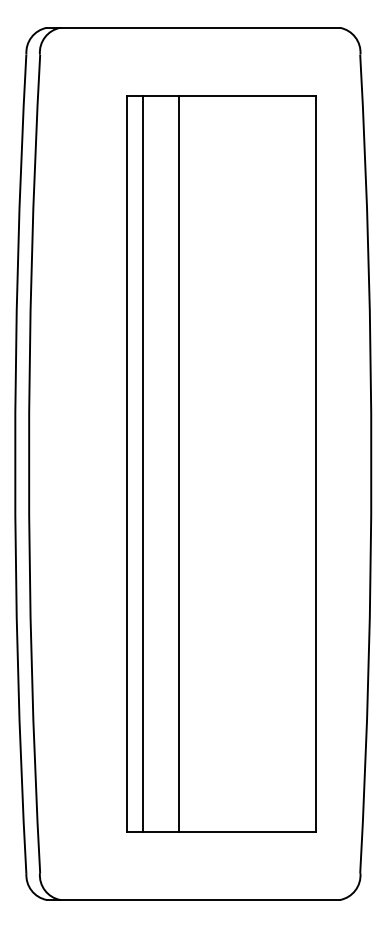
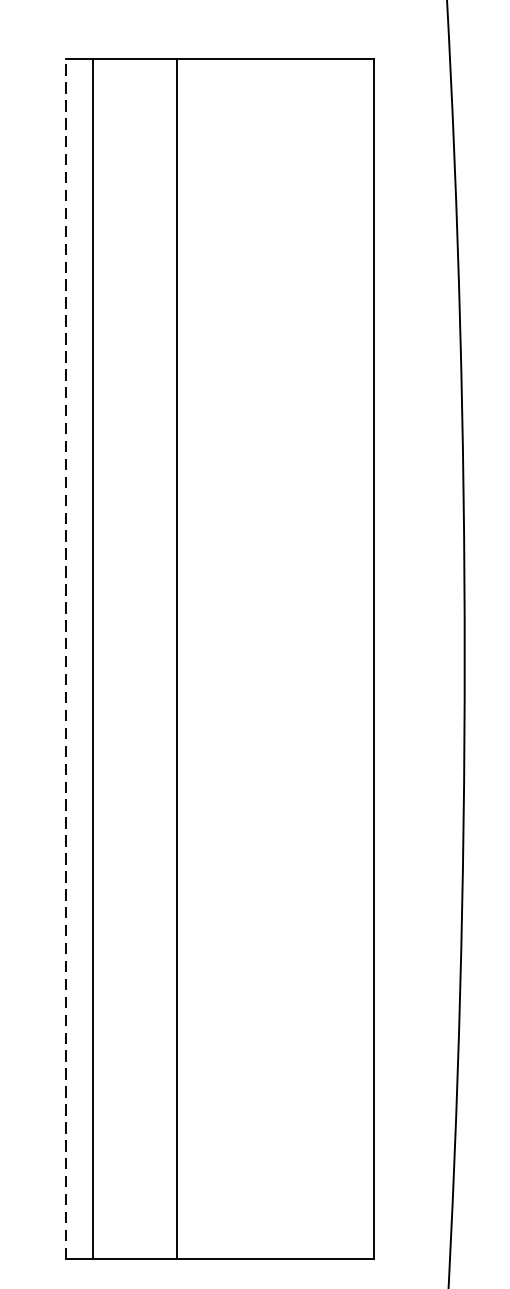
line: (127, 463) -> (67, 657), solid -> dashed
line: (178, 463) -> (176, 657), moved

